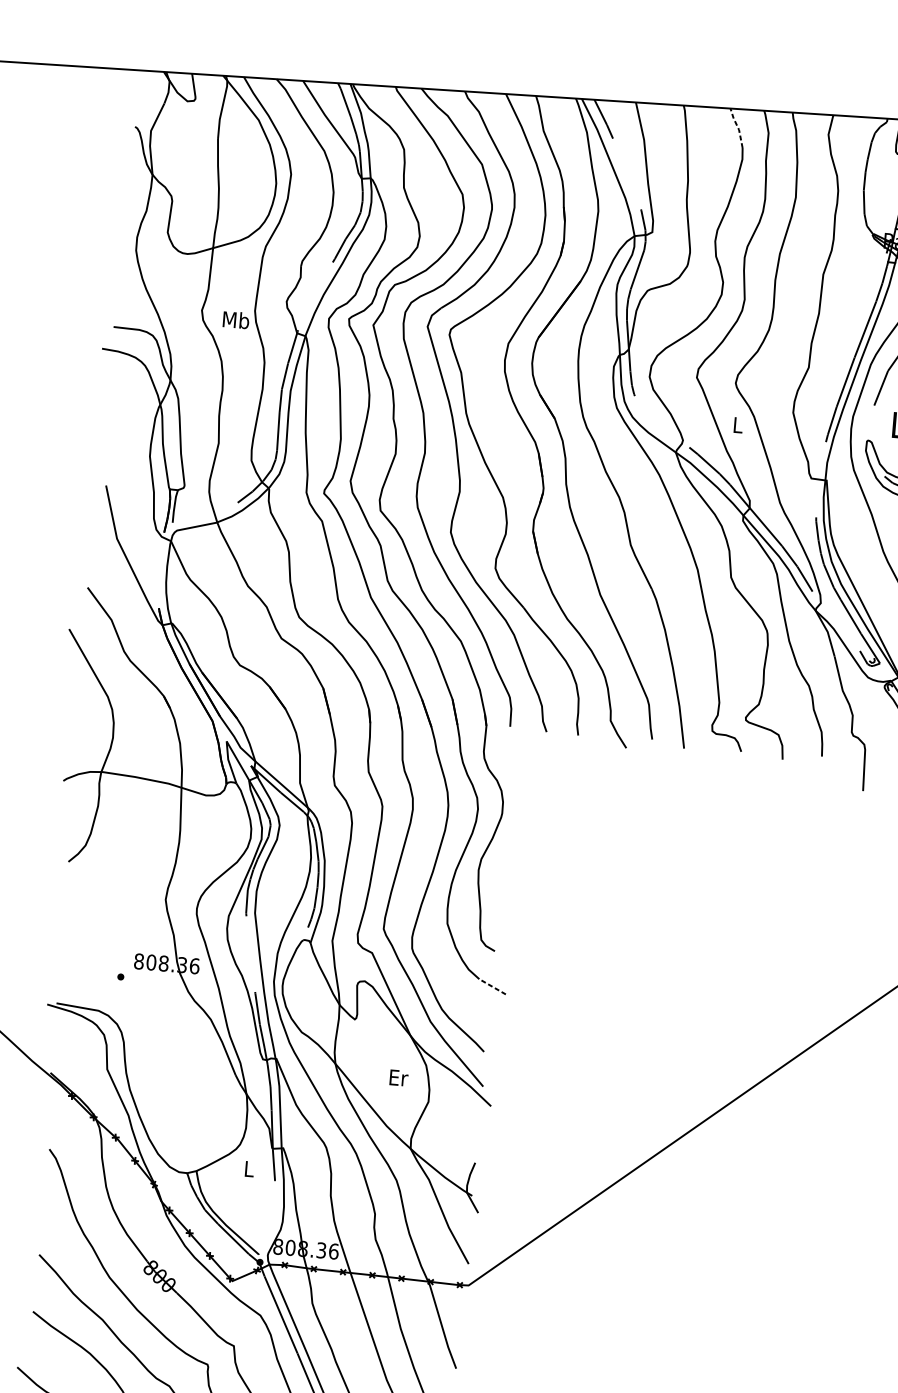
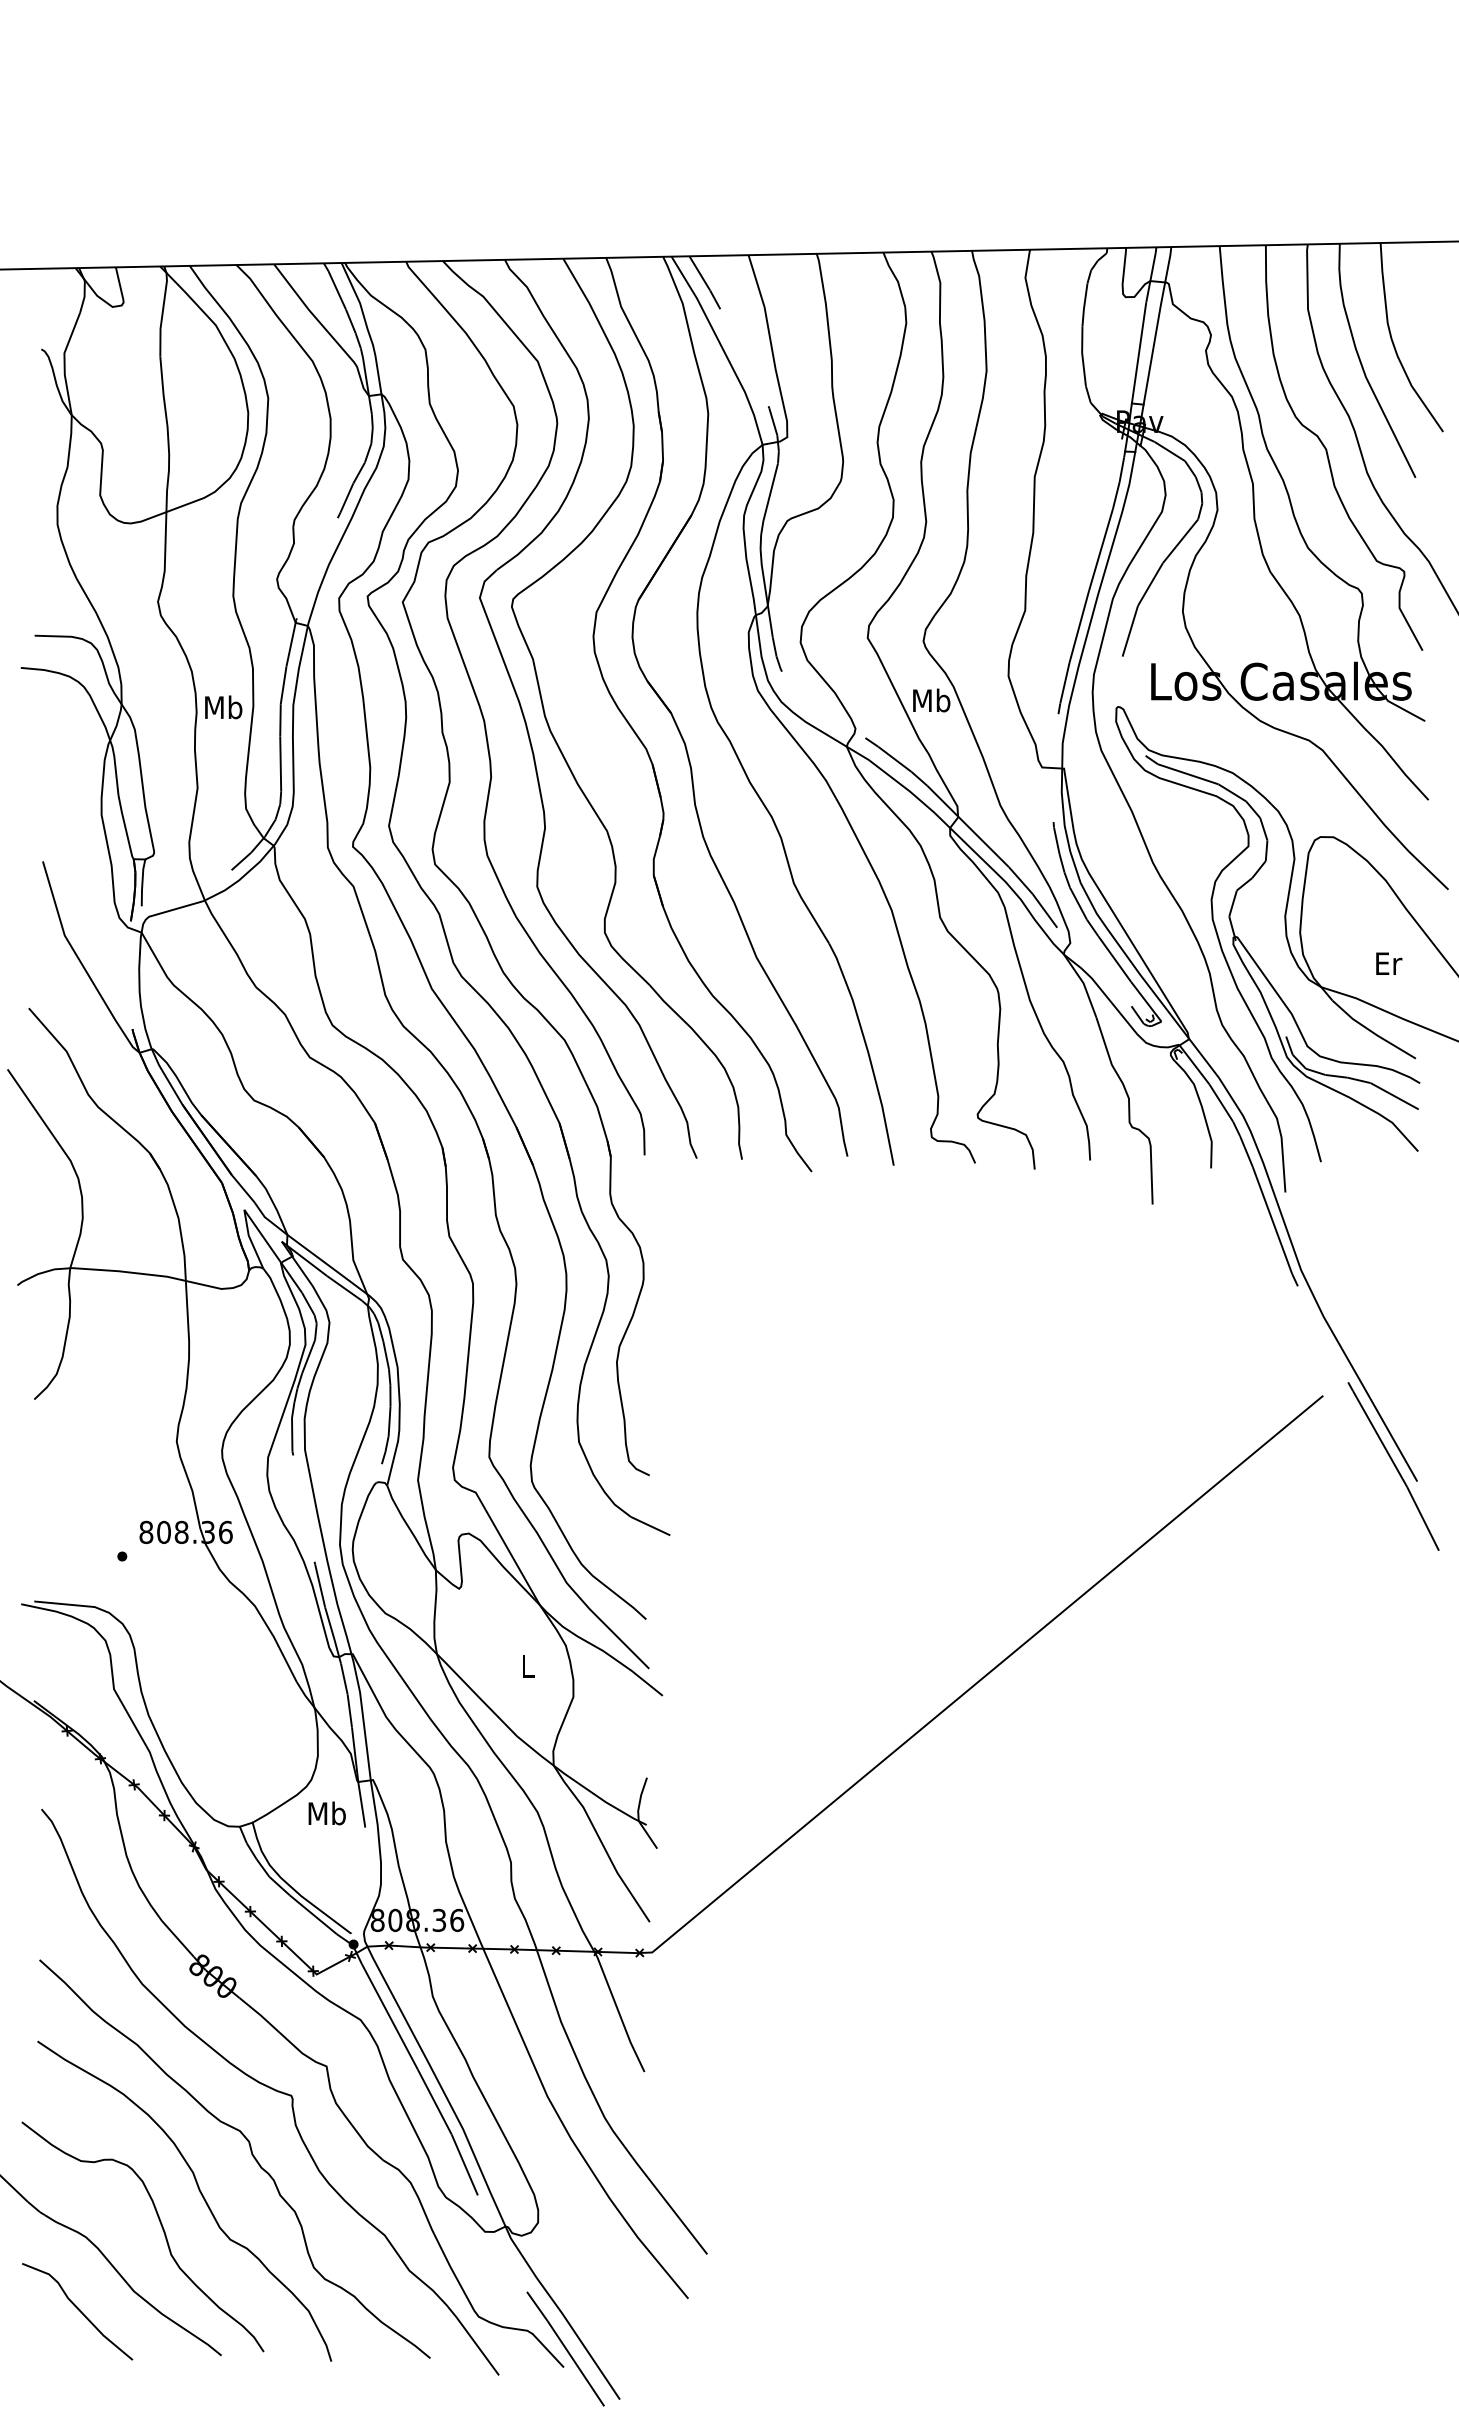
line: (738, 127) -> (896, 278), dashed -> solid
text: (236, 320) -> (223, 707), moved
text: (737, 425) -> (931, 700), L -> Mb
line: (492, 987) -> (650, 1526), dashed -> solid
text: (398, 1077) -> (528, 1666), Er -> L
text: (248, 1168) -> (326, 1813), L -> Mb

